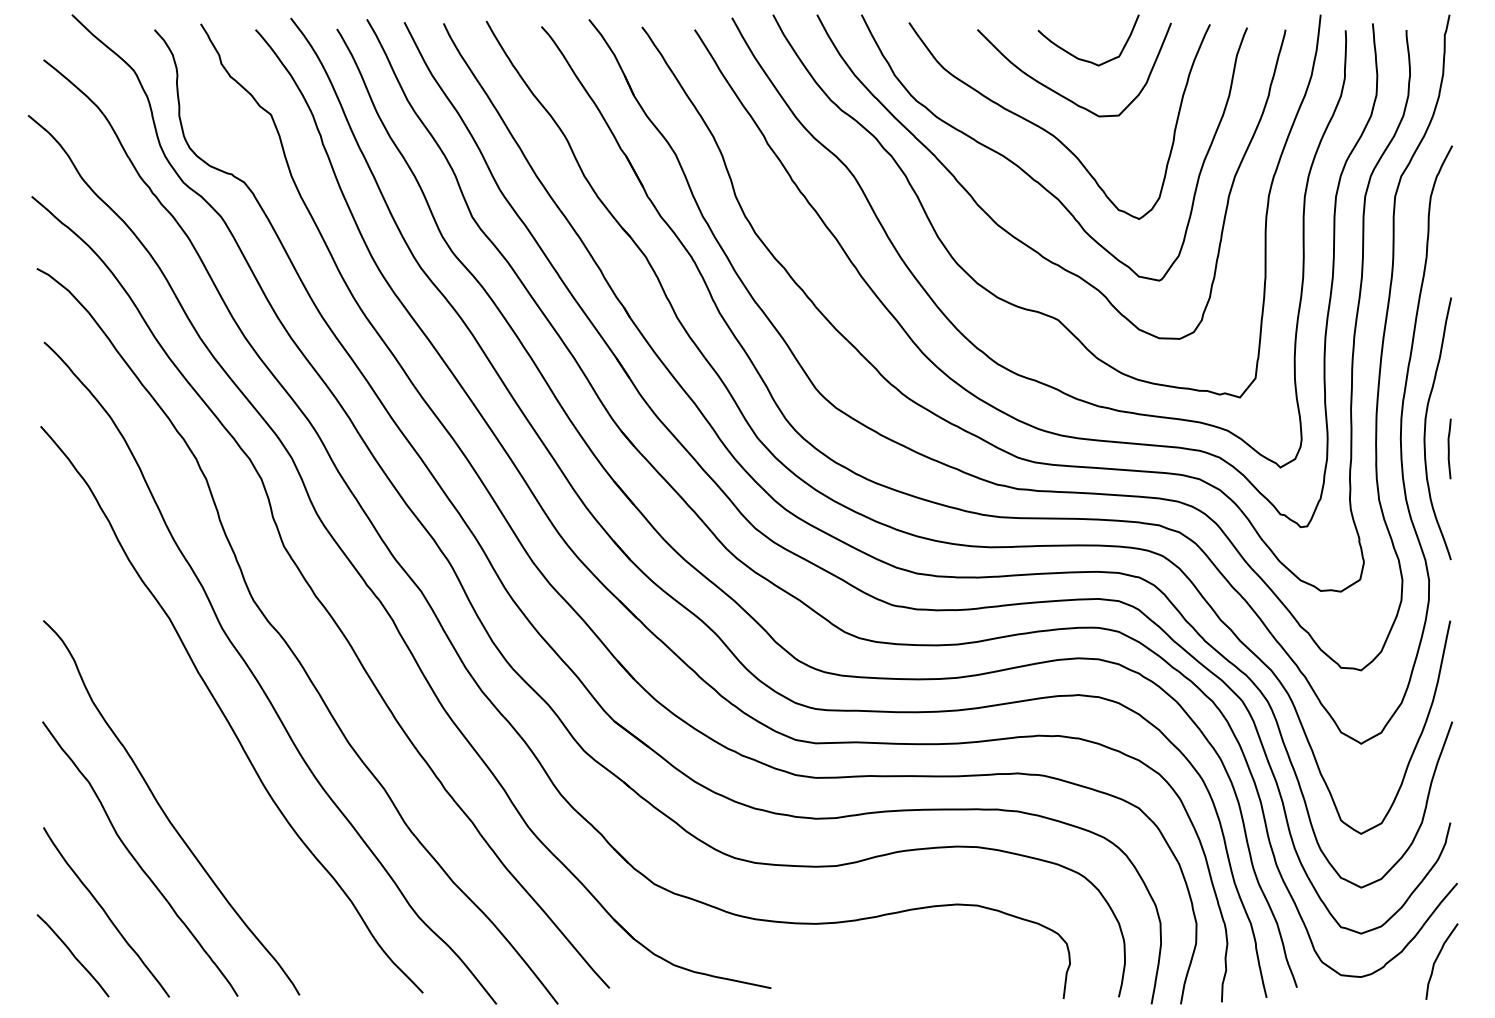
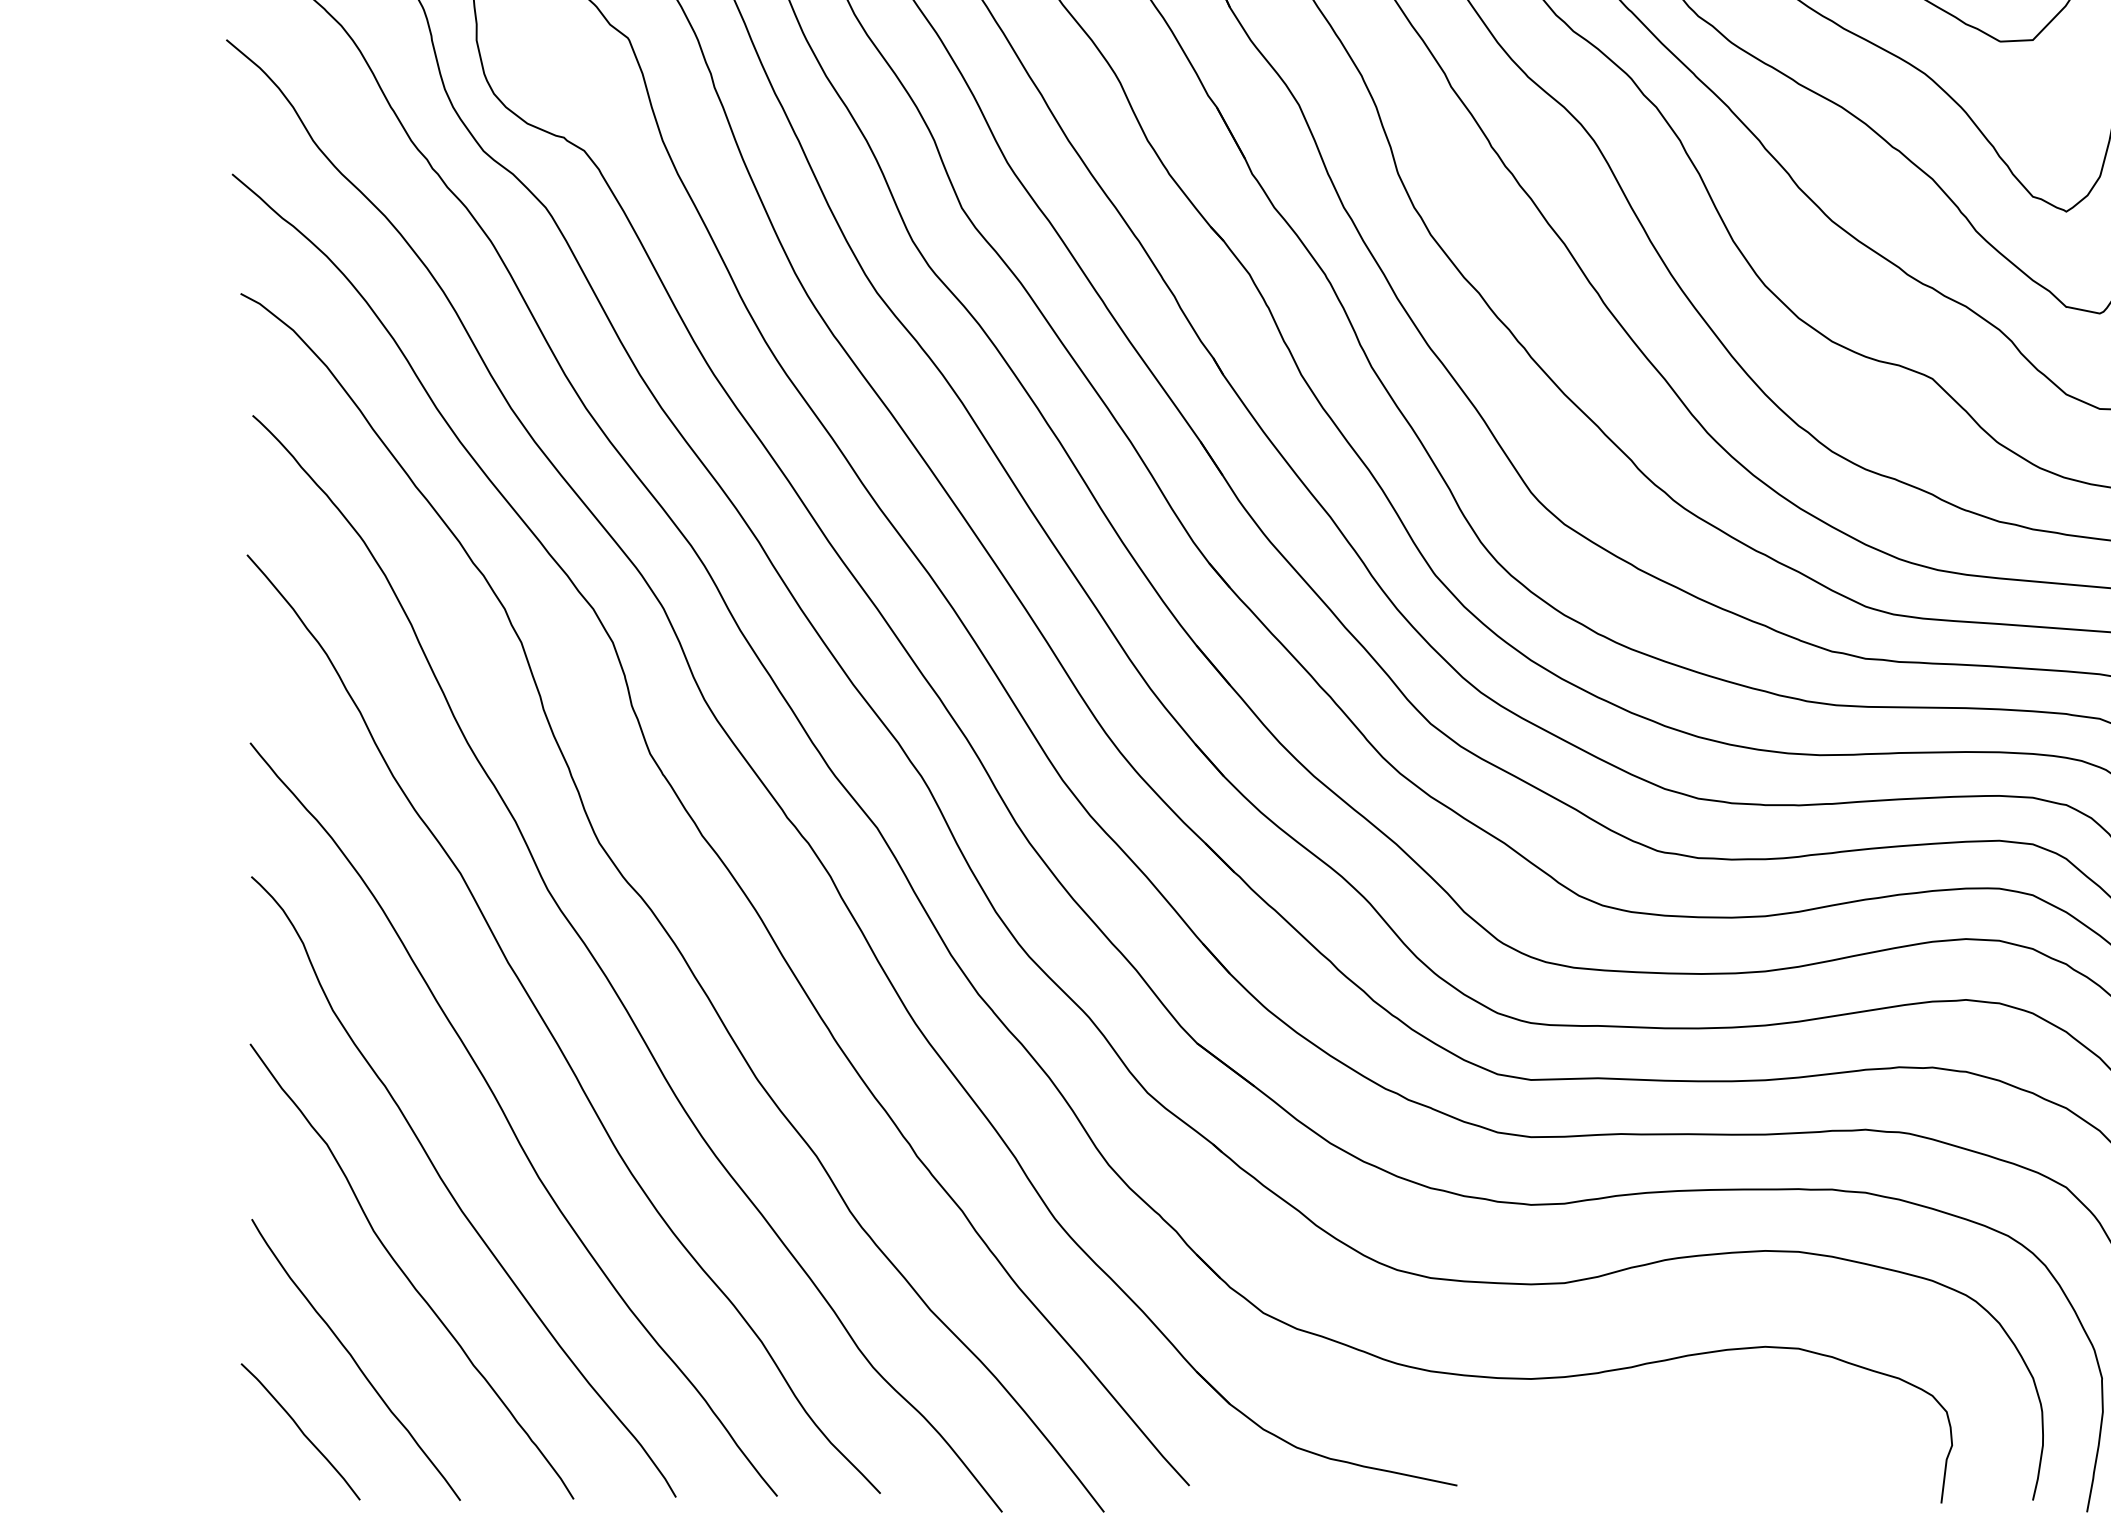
curve: (199, 768) -> (510, 1121), added

